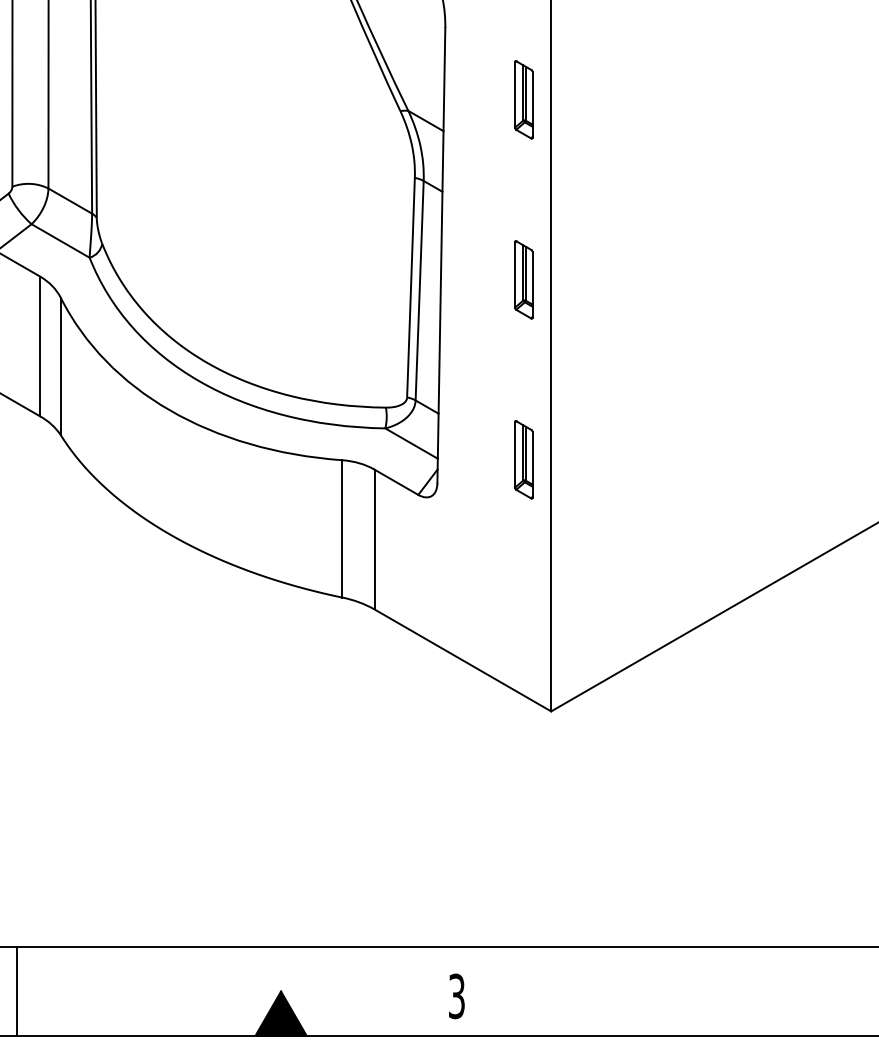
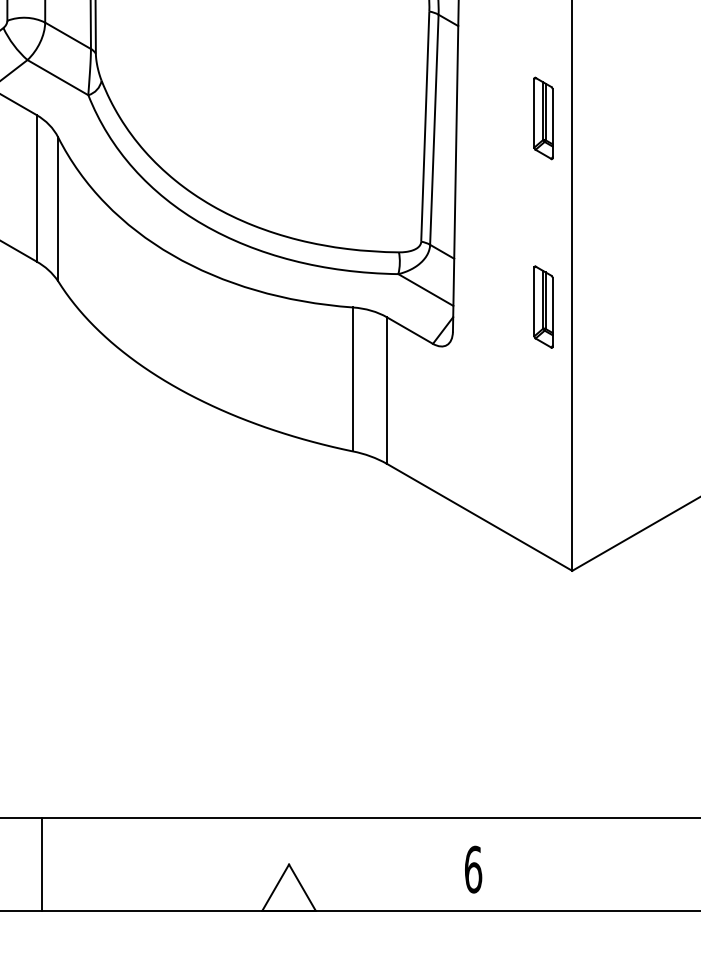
line: (16, 991) -> (42, 864), moved
text: (456, 996) -> (472, 869), 3 -> 6
fill: (280, 1013) -> (288, 887), removed

